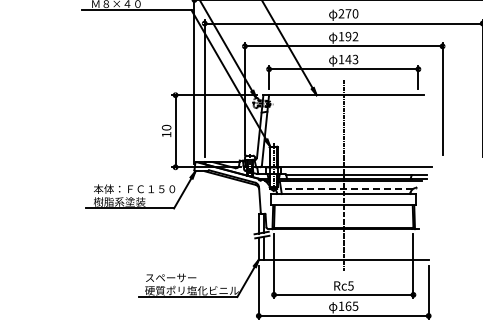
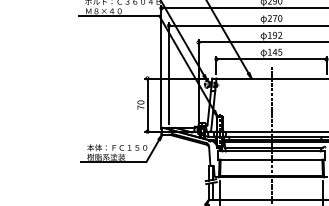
text: (355, 58) -> (280, 51), 143 -> 145
text: (166, 134) -> (140, 107), 10 -> 70
line: (346, 188) -> (273, 147), dashed -> solid

